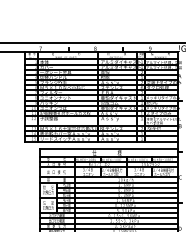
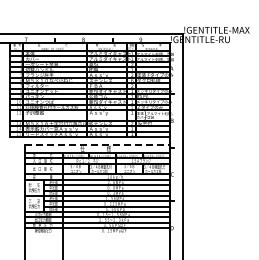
line: (108, 148) -> (97, 144), solid -> dashed

